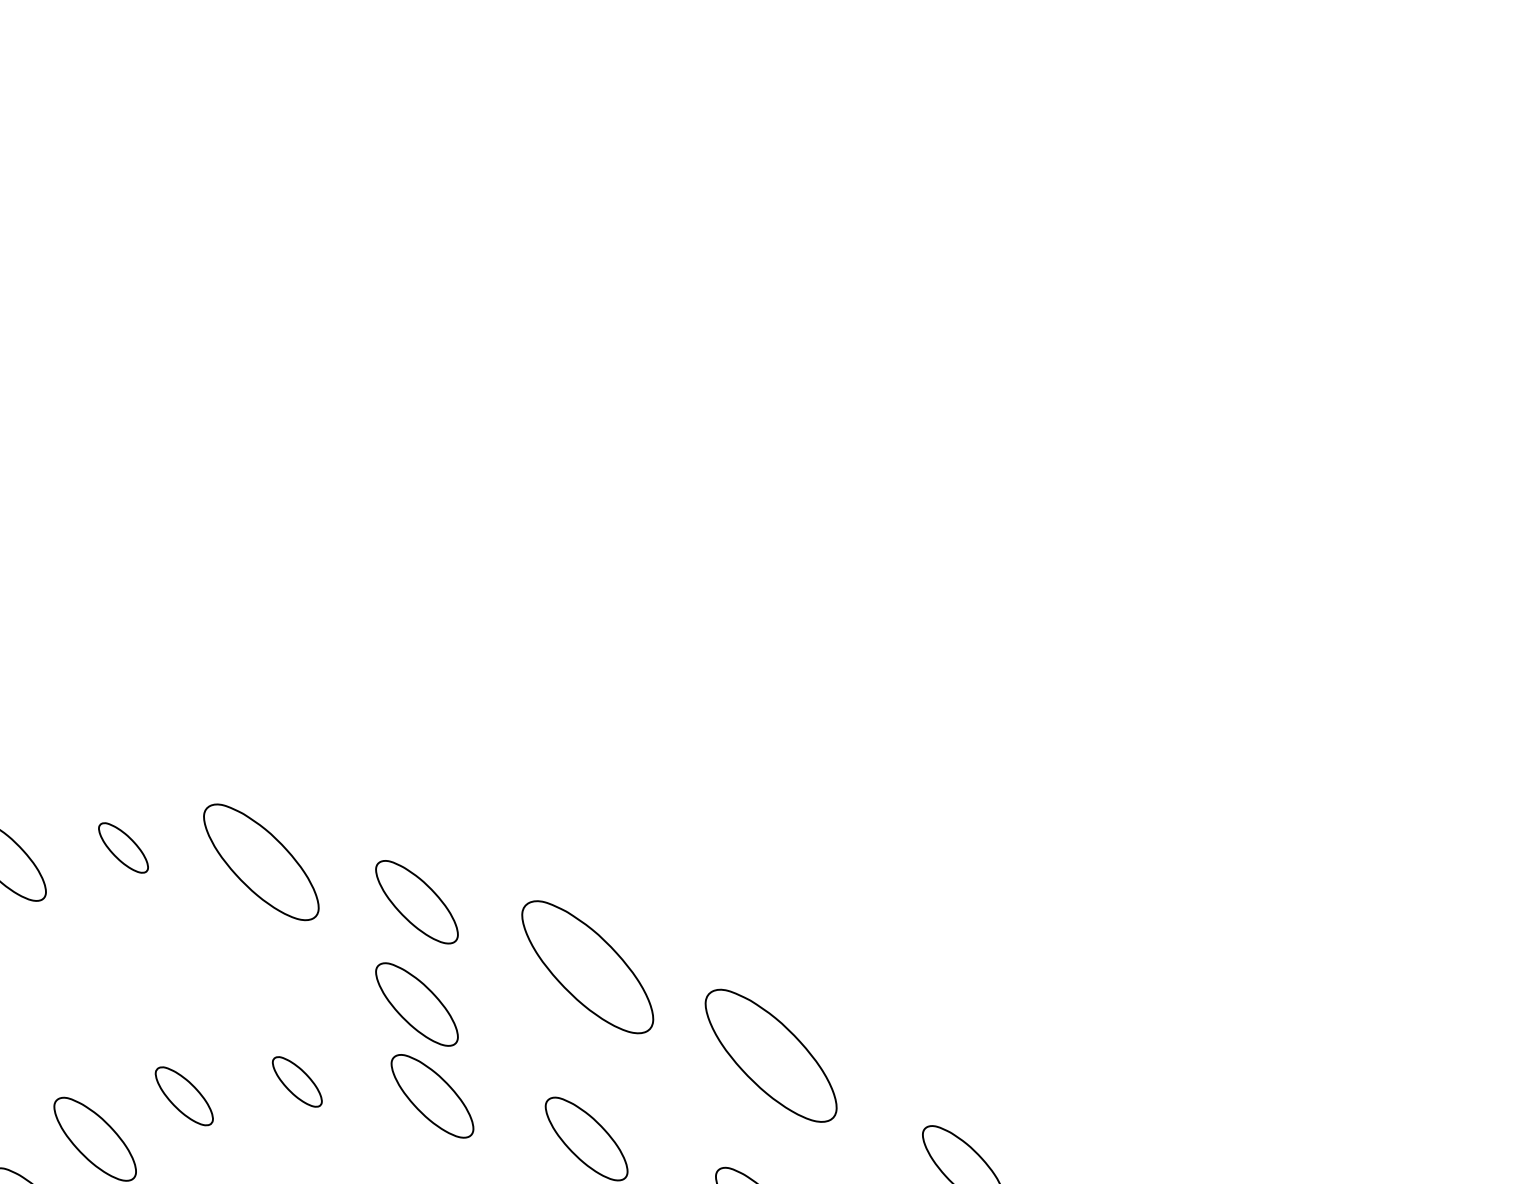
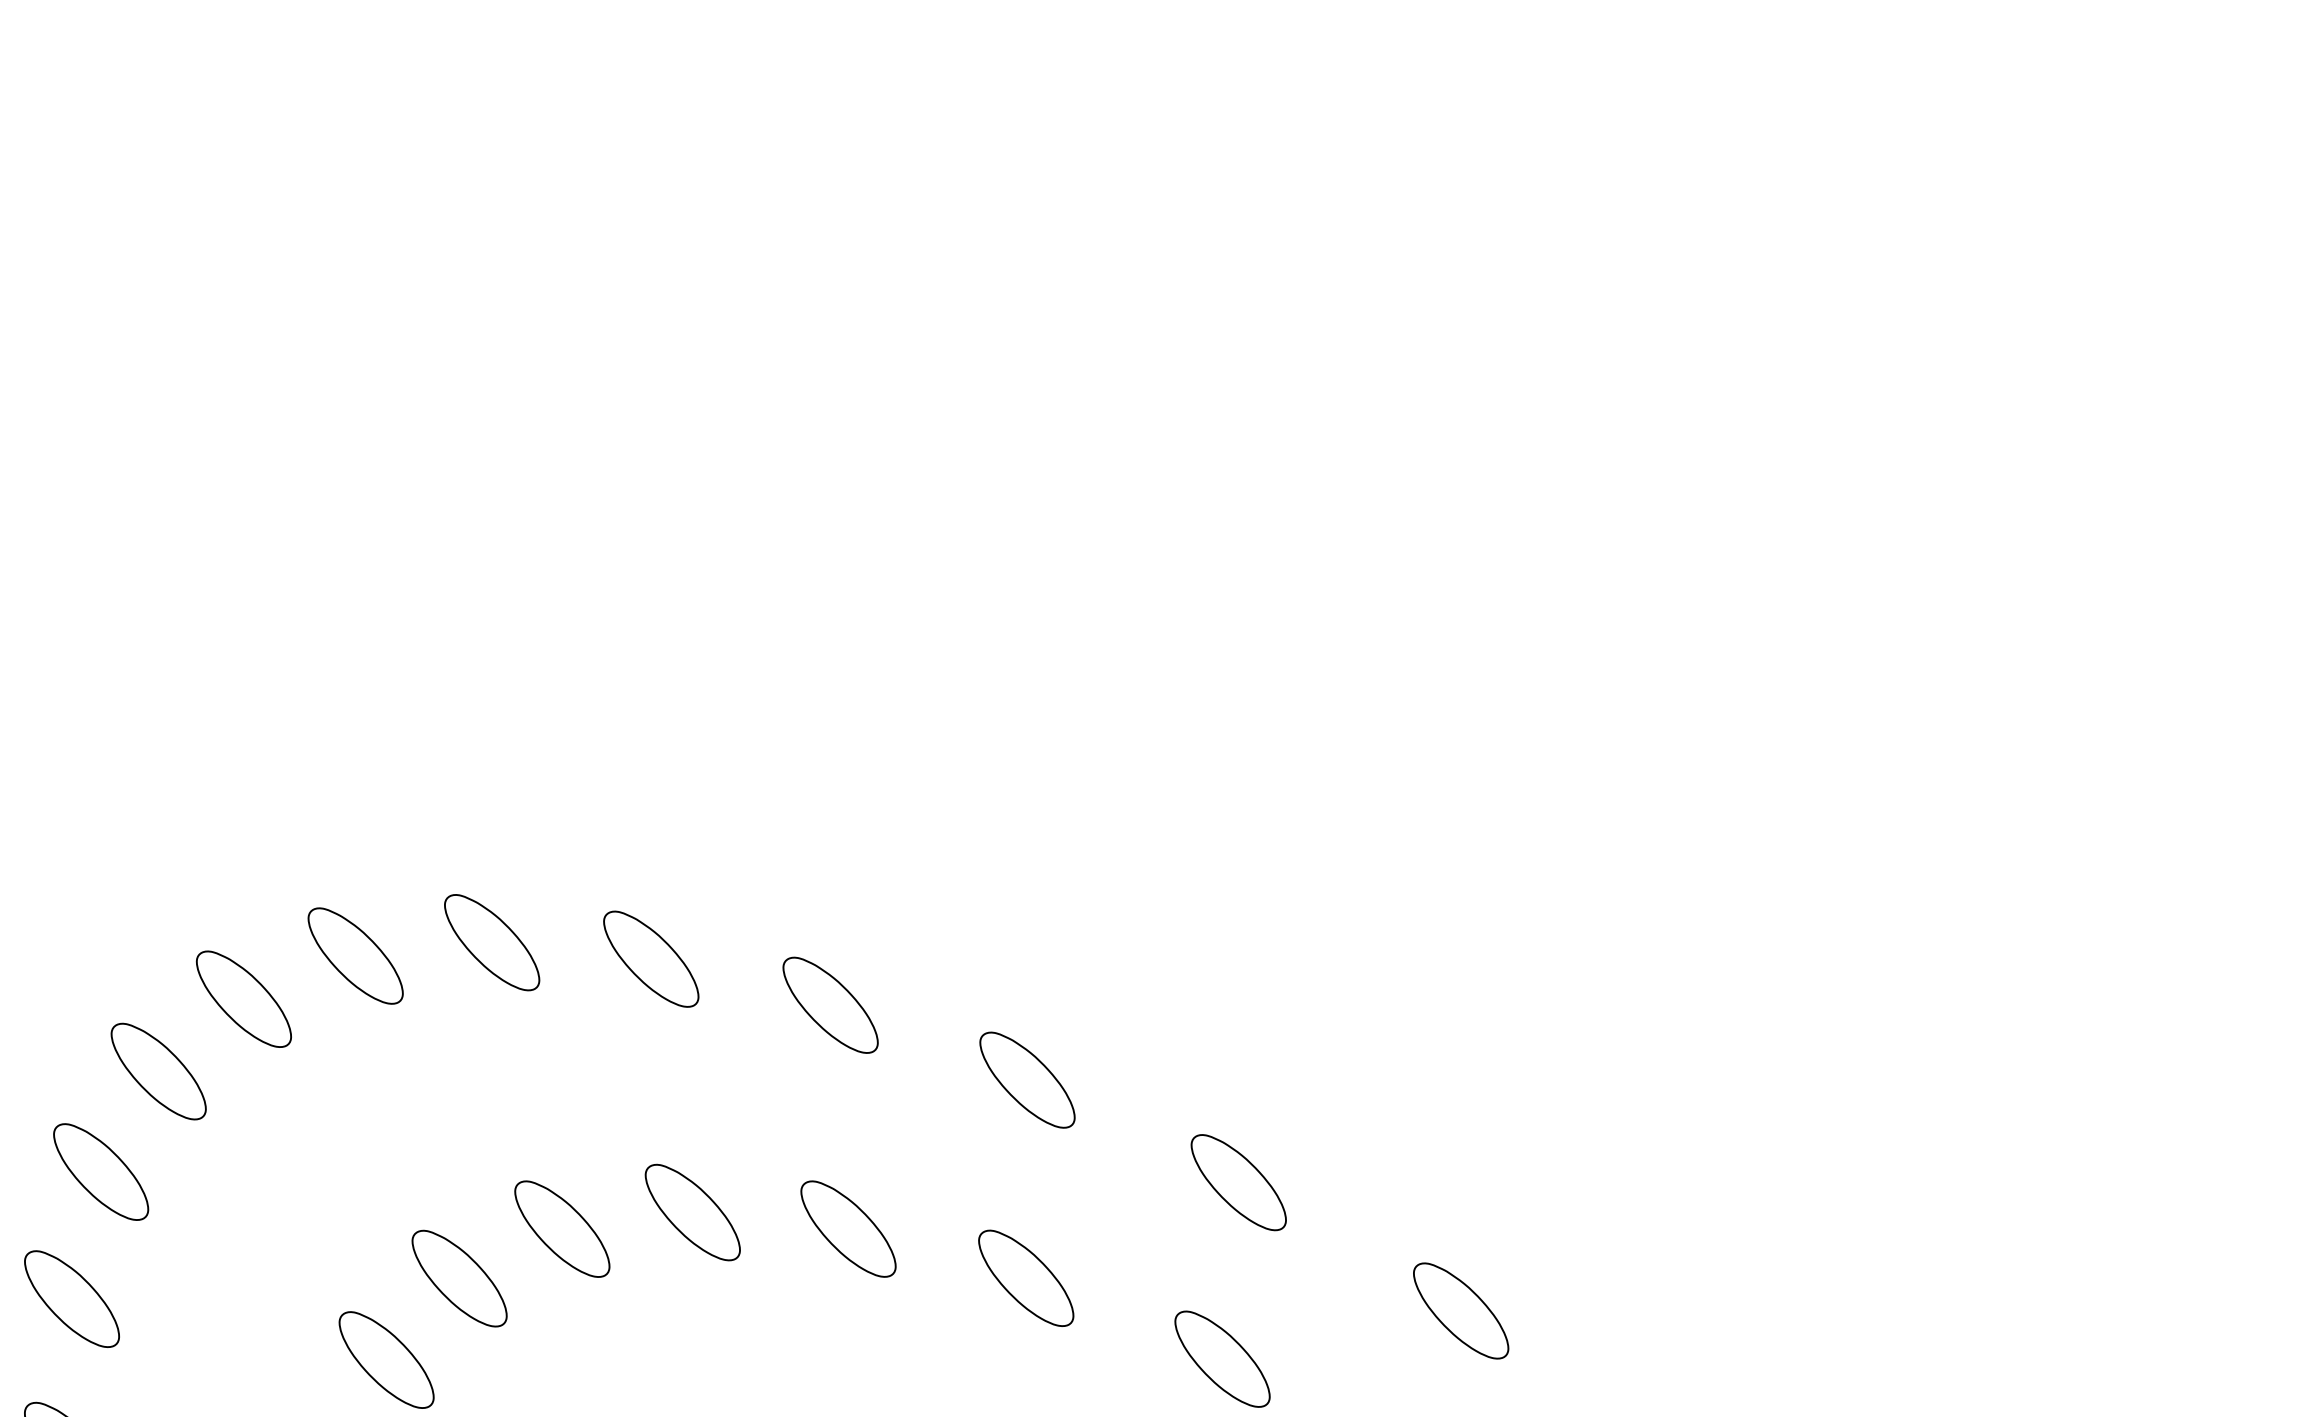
part: (123, 847) -> (492, 942), size x1.67
part: (261, 861) -> (651, 958), size x0.71
part: (587, 966) -> (1027, 1079), size x0.62
part: (416, 1003) -> (830, 1122), removed
part: (770, 1055) -> (1238, 1182), size x0.62
part: (297, 1081) -> (692, 1212), size x1.67
part: (184, 1095) -> (562, 1228), size x1.43

